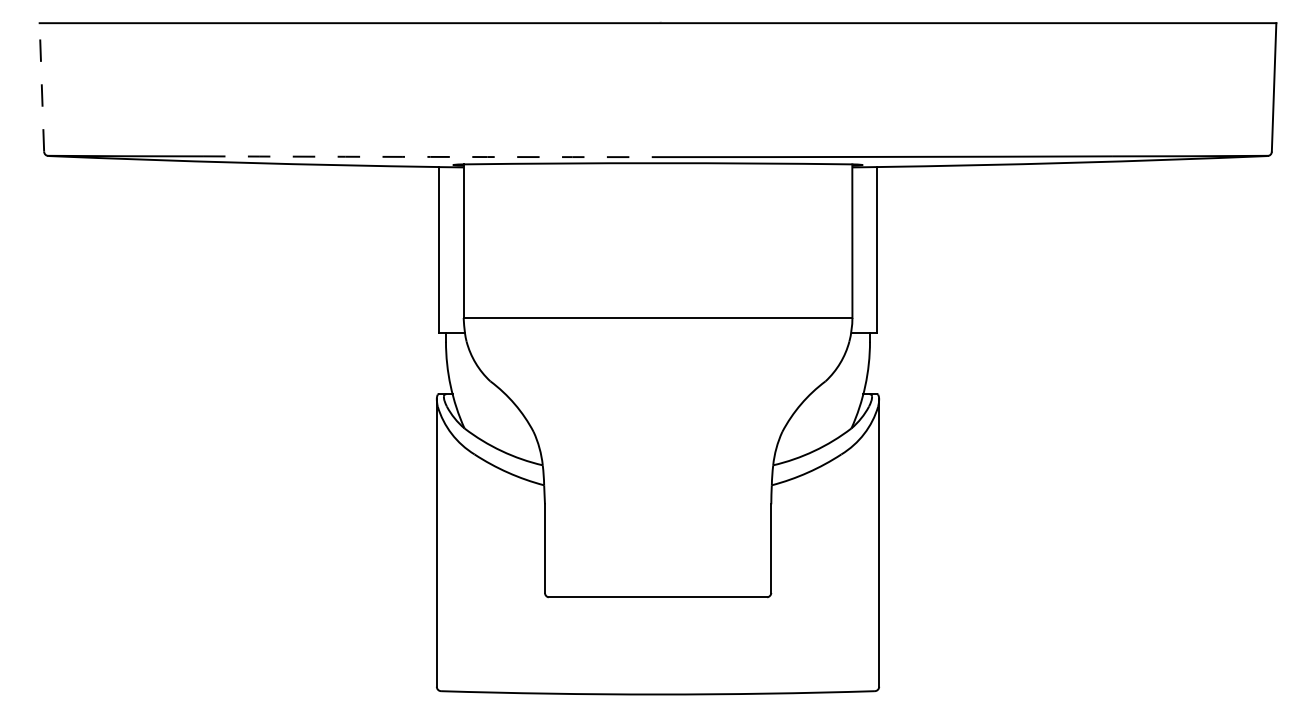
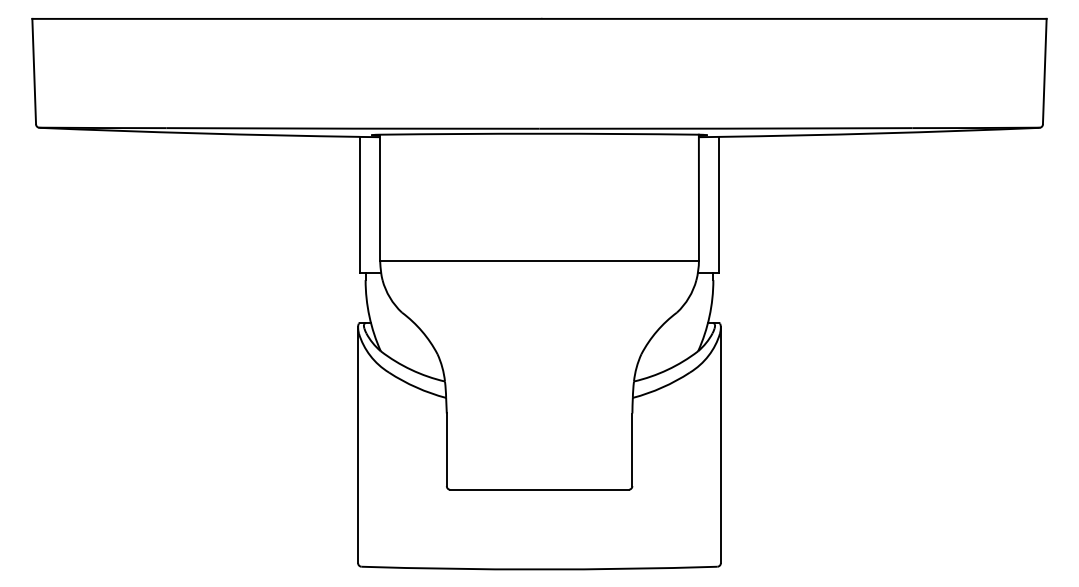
line: (42, 87) -> (34, 71), dashed -> solid
arc: (429, 156) -> (352, 128), dashed -> solid

